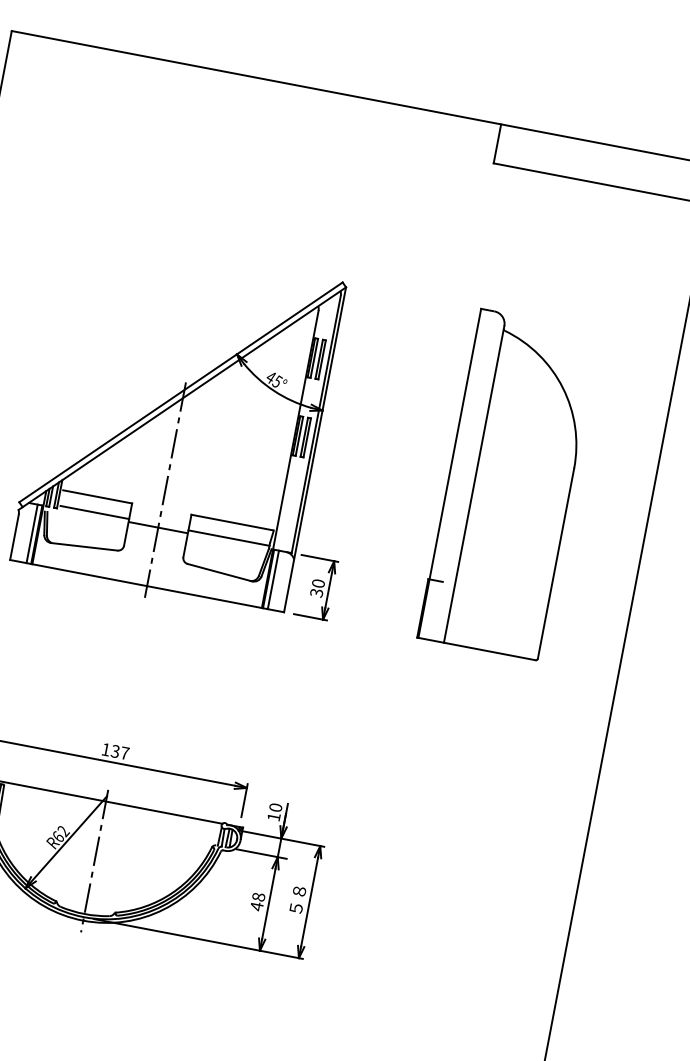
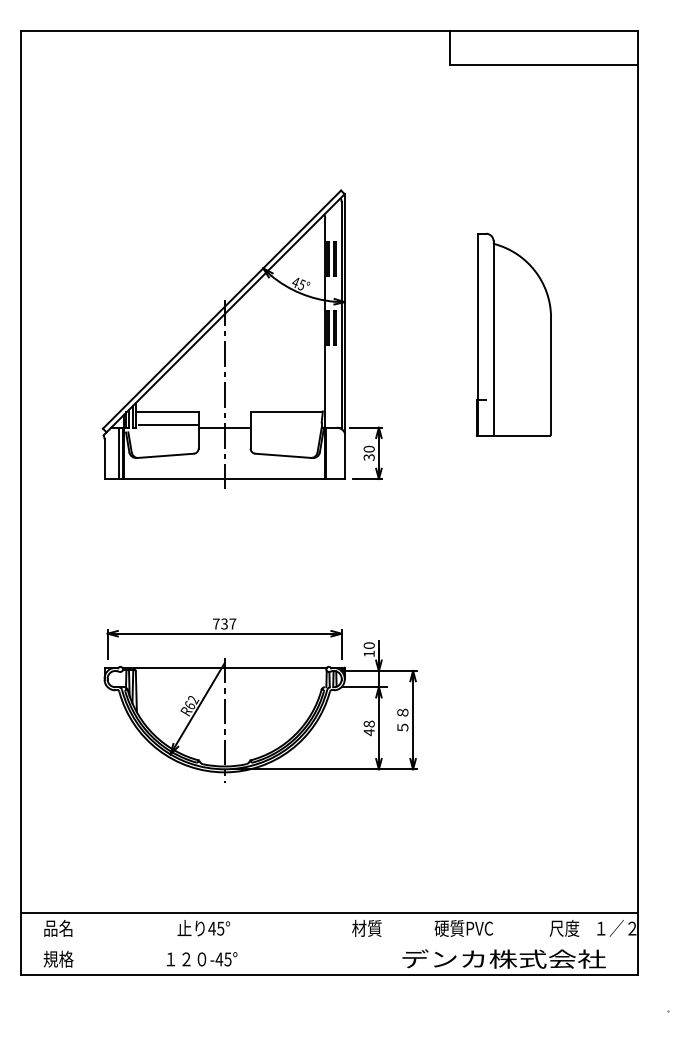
part: (508, 484) -> (513, 334), size x0.7
line: (228, 538) -> (285, 425), removed
line: (273, 580) -> (330, 453), removed
text: (106, 749) -> (216, 623), 137 -> 737

